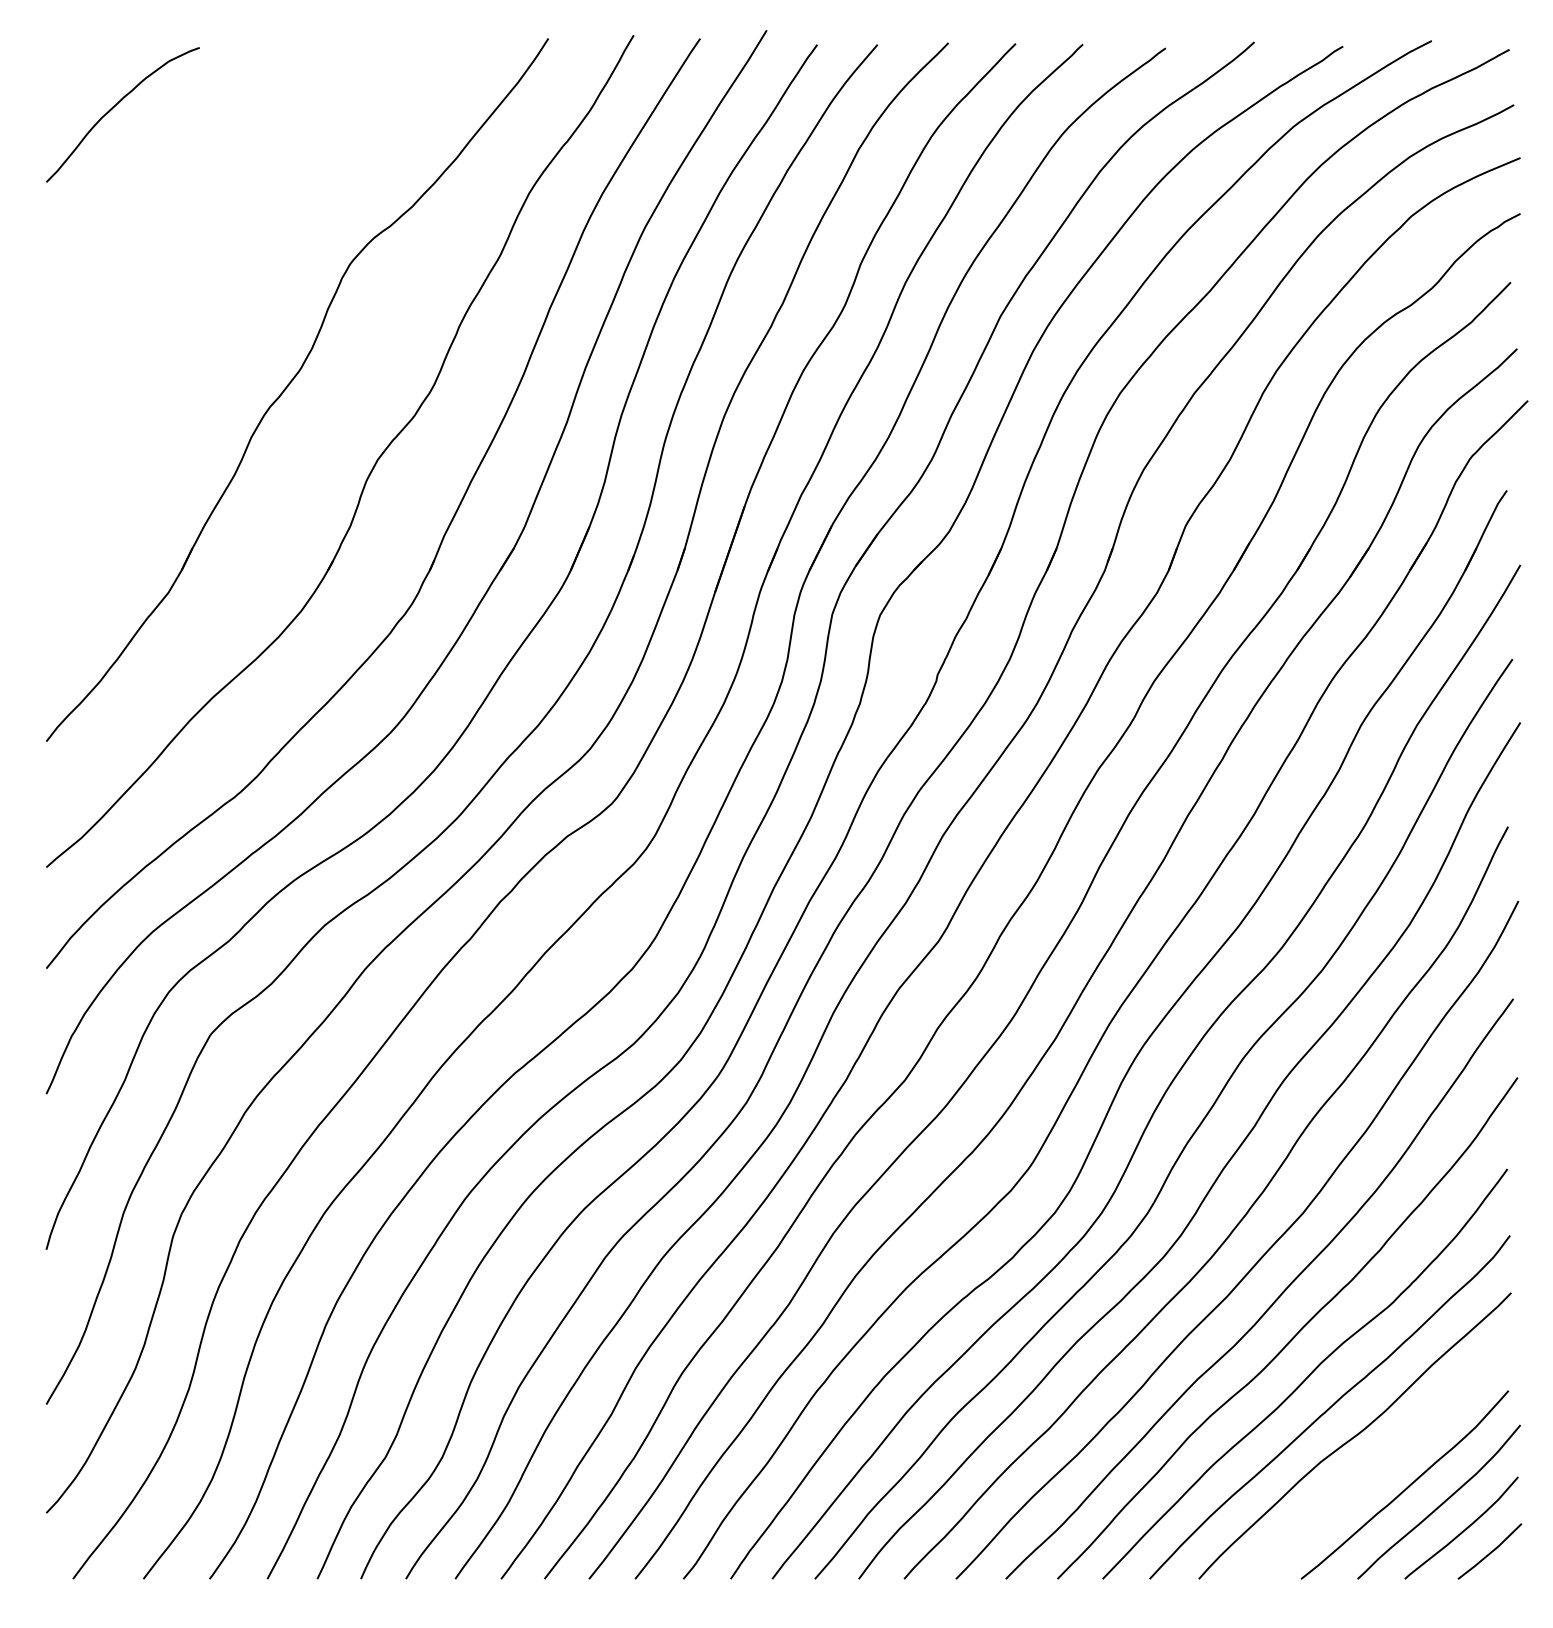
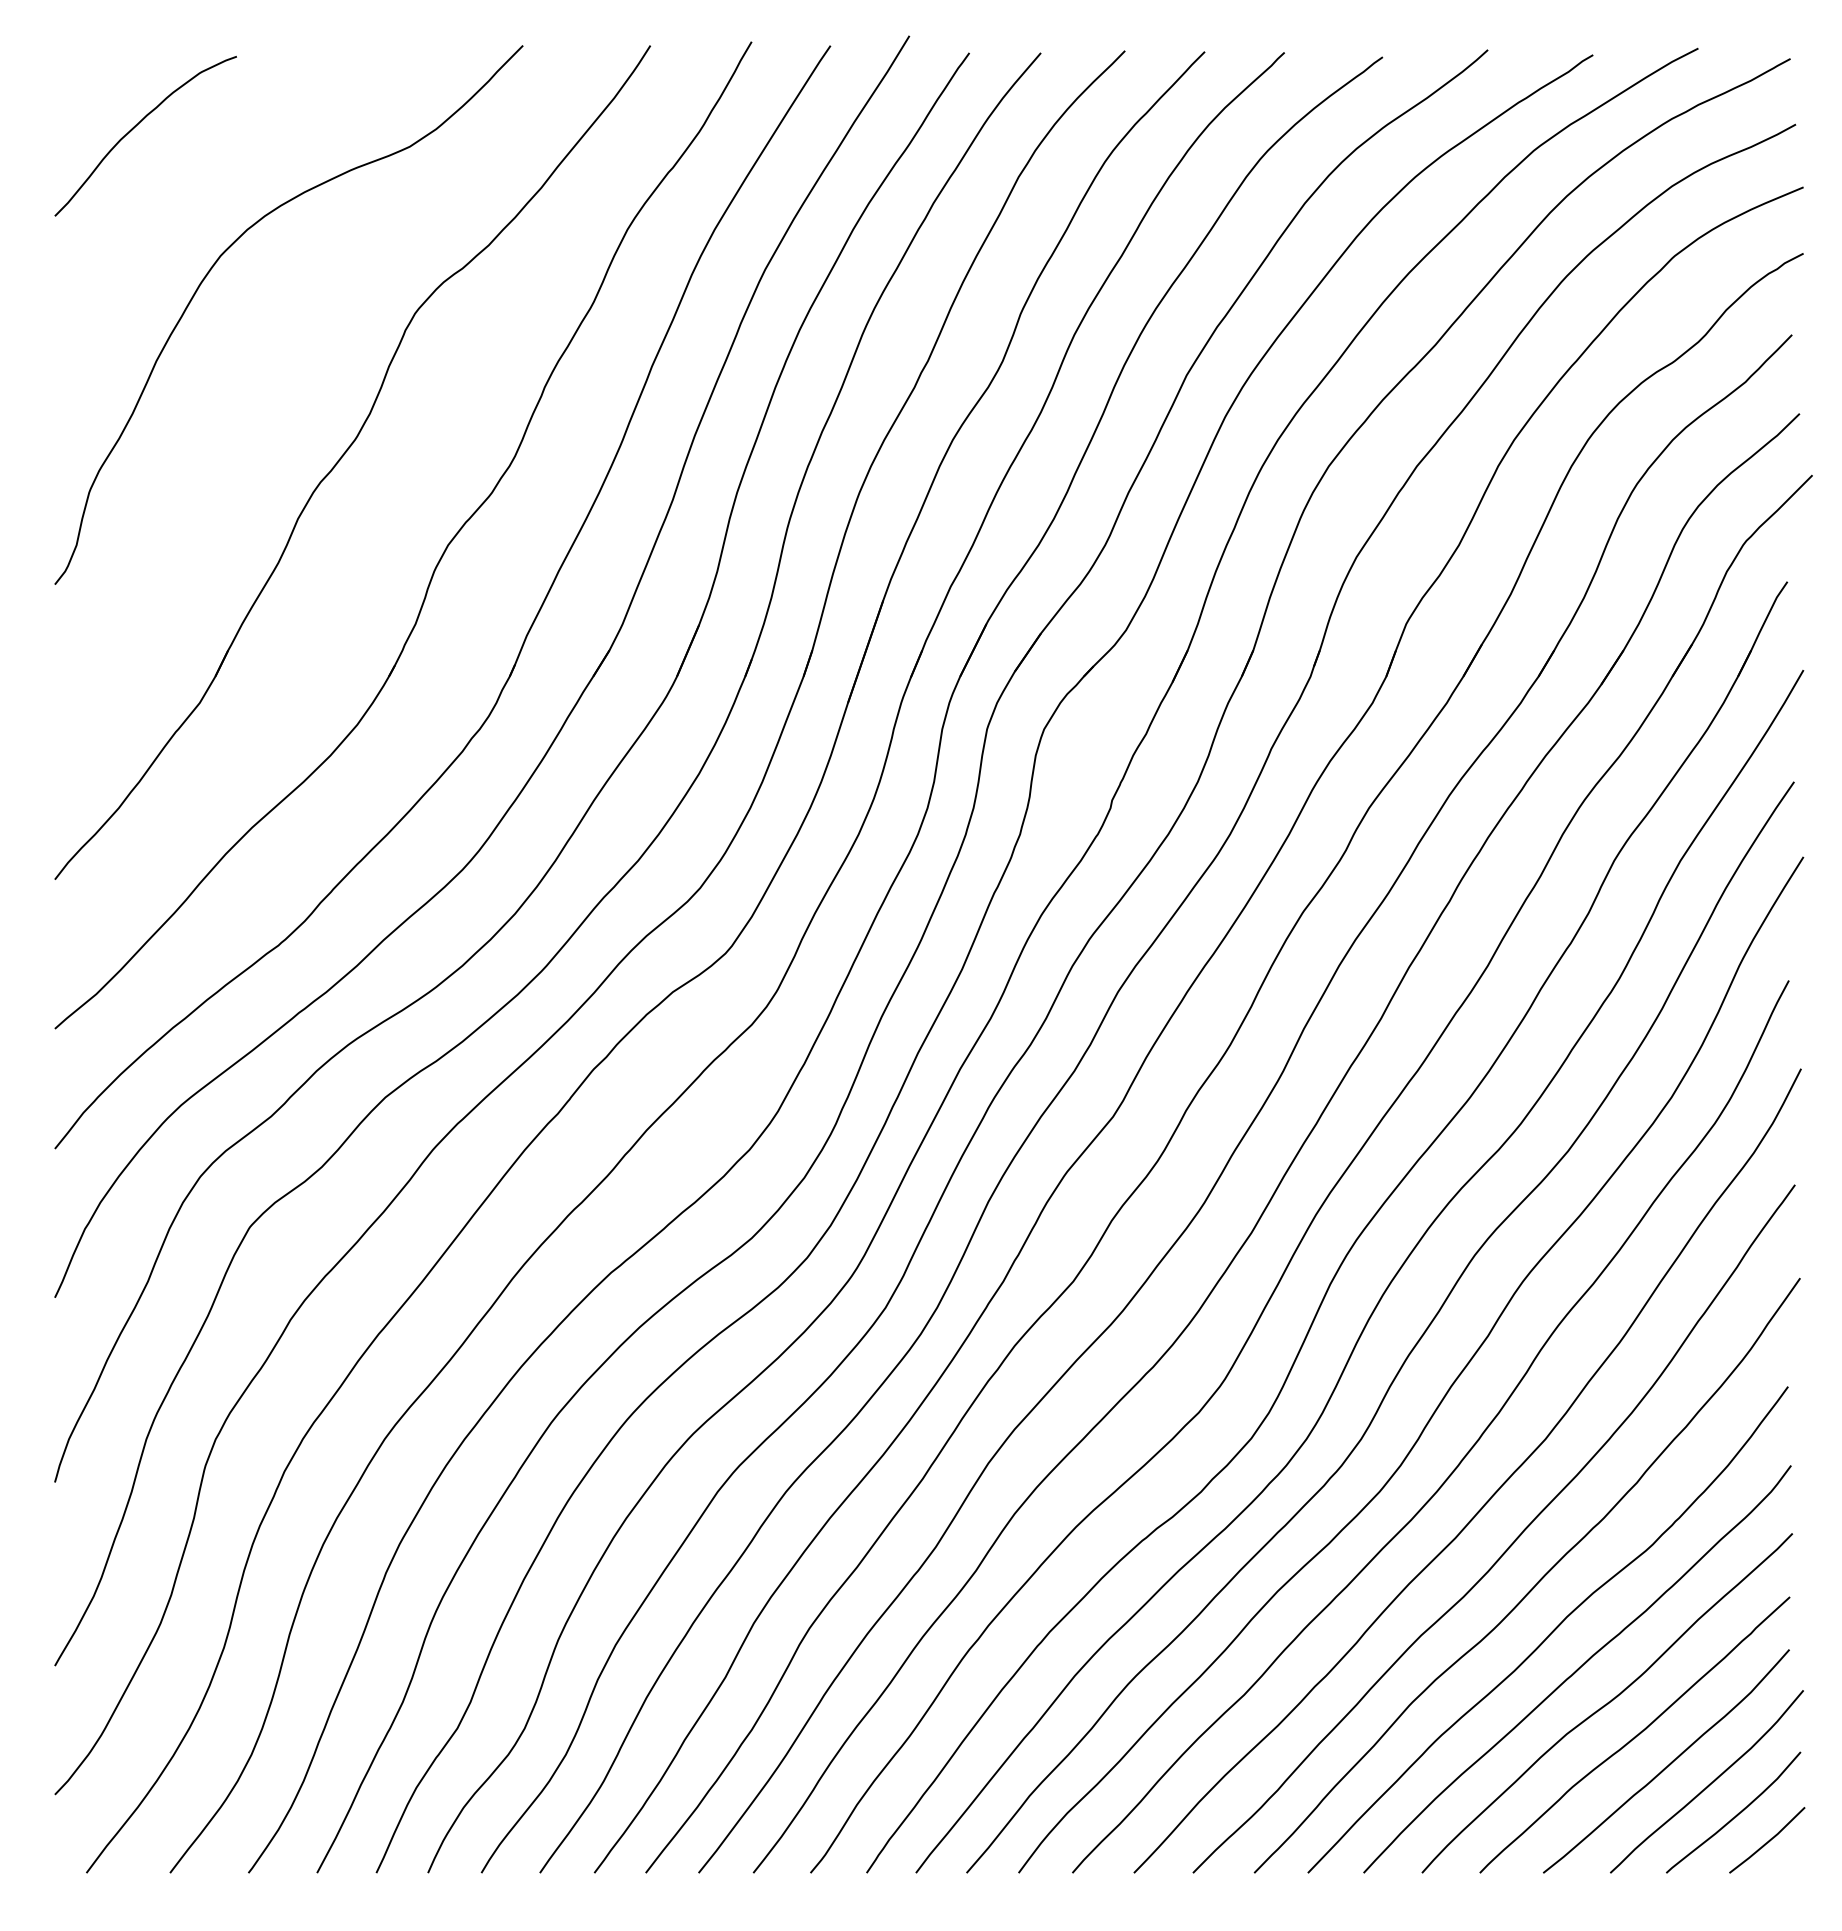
curve: (182, 222) -> (216, 263), added
curve: (1379, 1462) -> (1636, 1734), added

